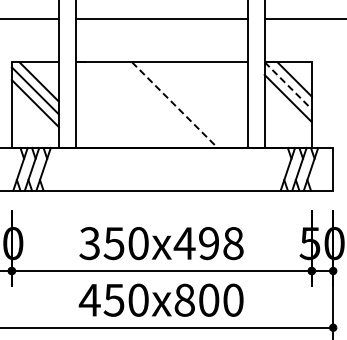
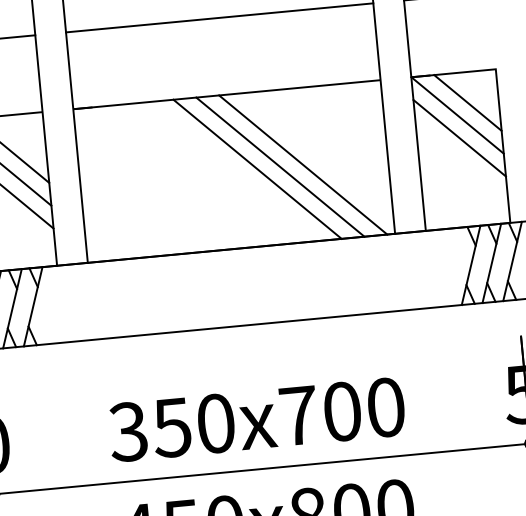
line: (288, 86) -> (458, 116), dashed -> solid
line: (187, 104) -> (280, 166), added
line: (200, 104) -> (303, 163), added
line: (174, 105) -> (257, 170), dashed -> solid
text: (208, 243) -> (341, 411), 350x498 -> 350x700

